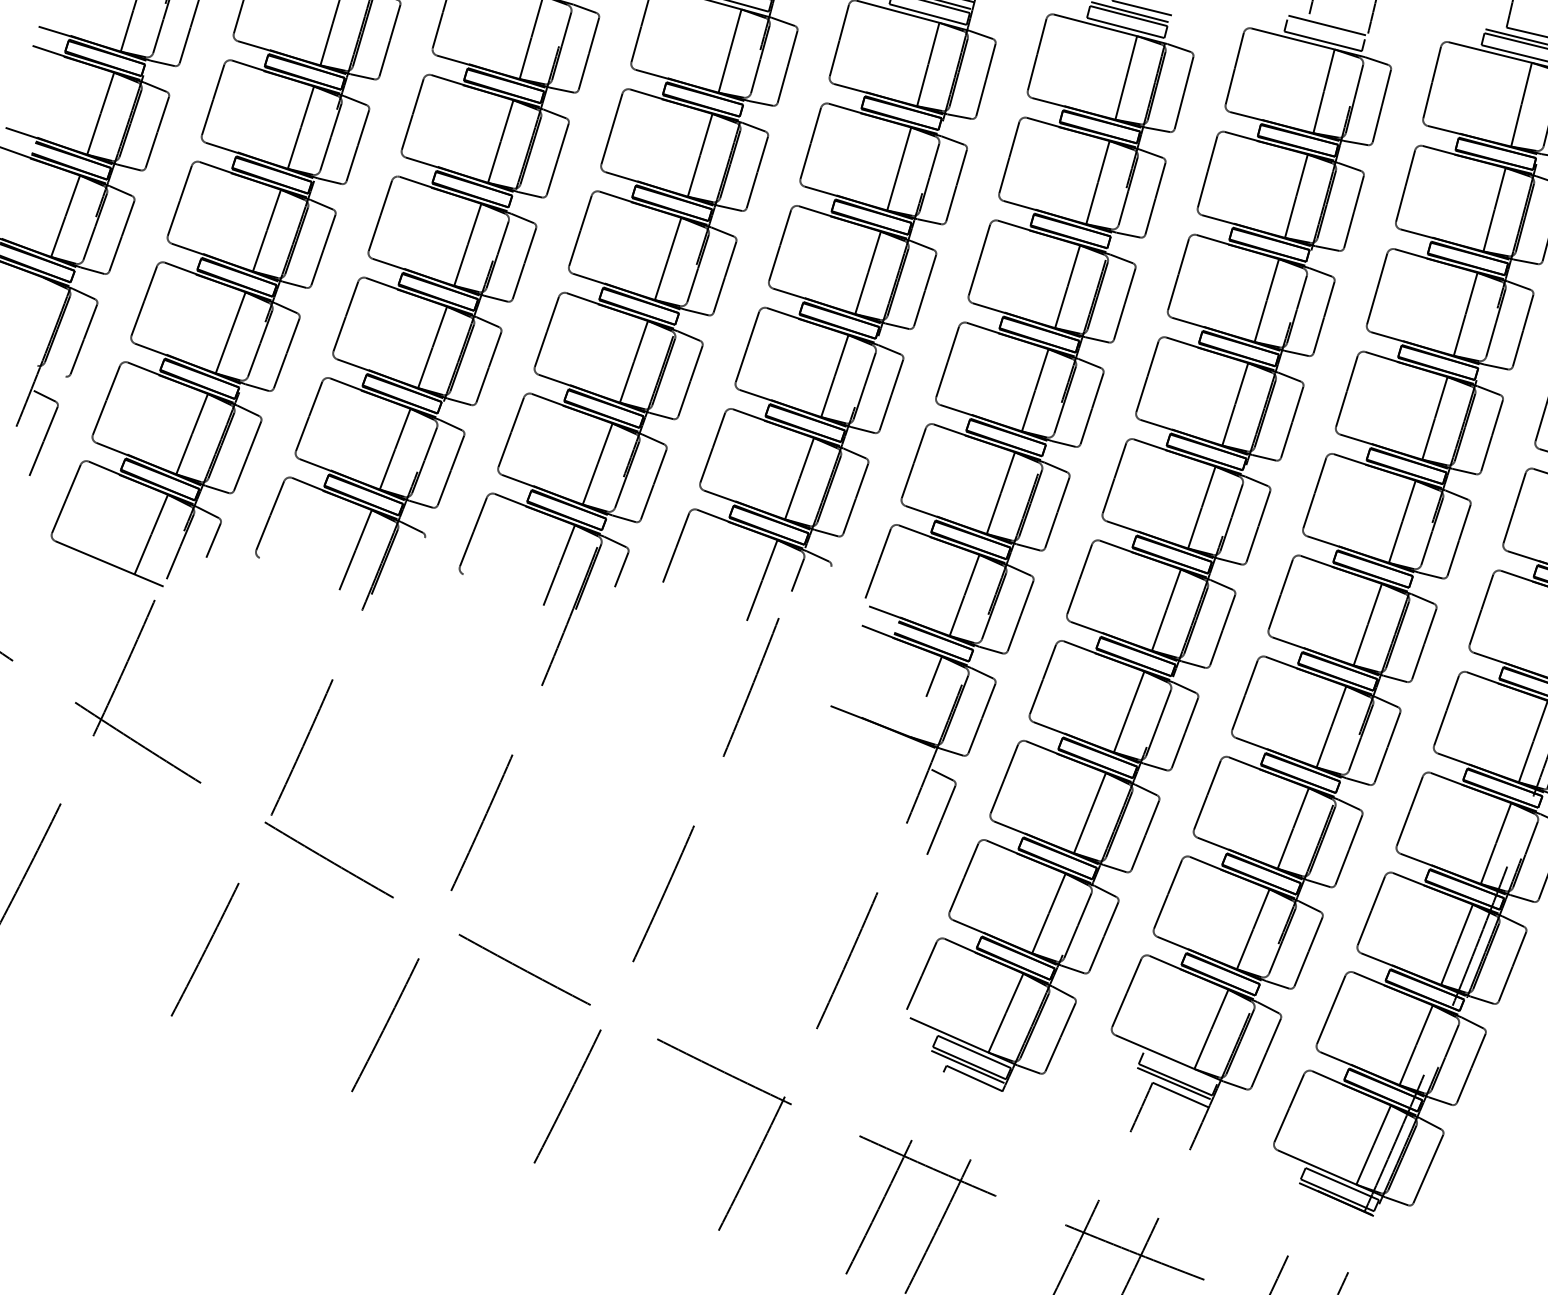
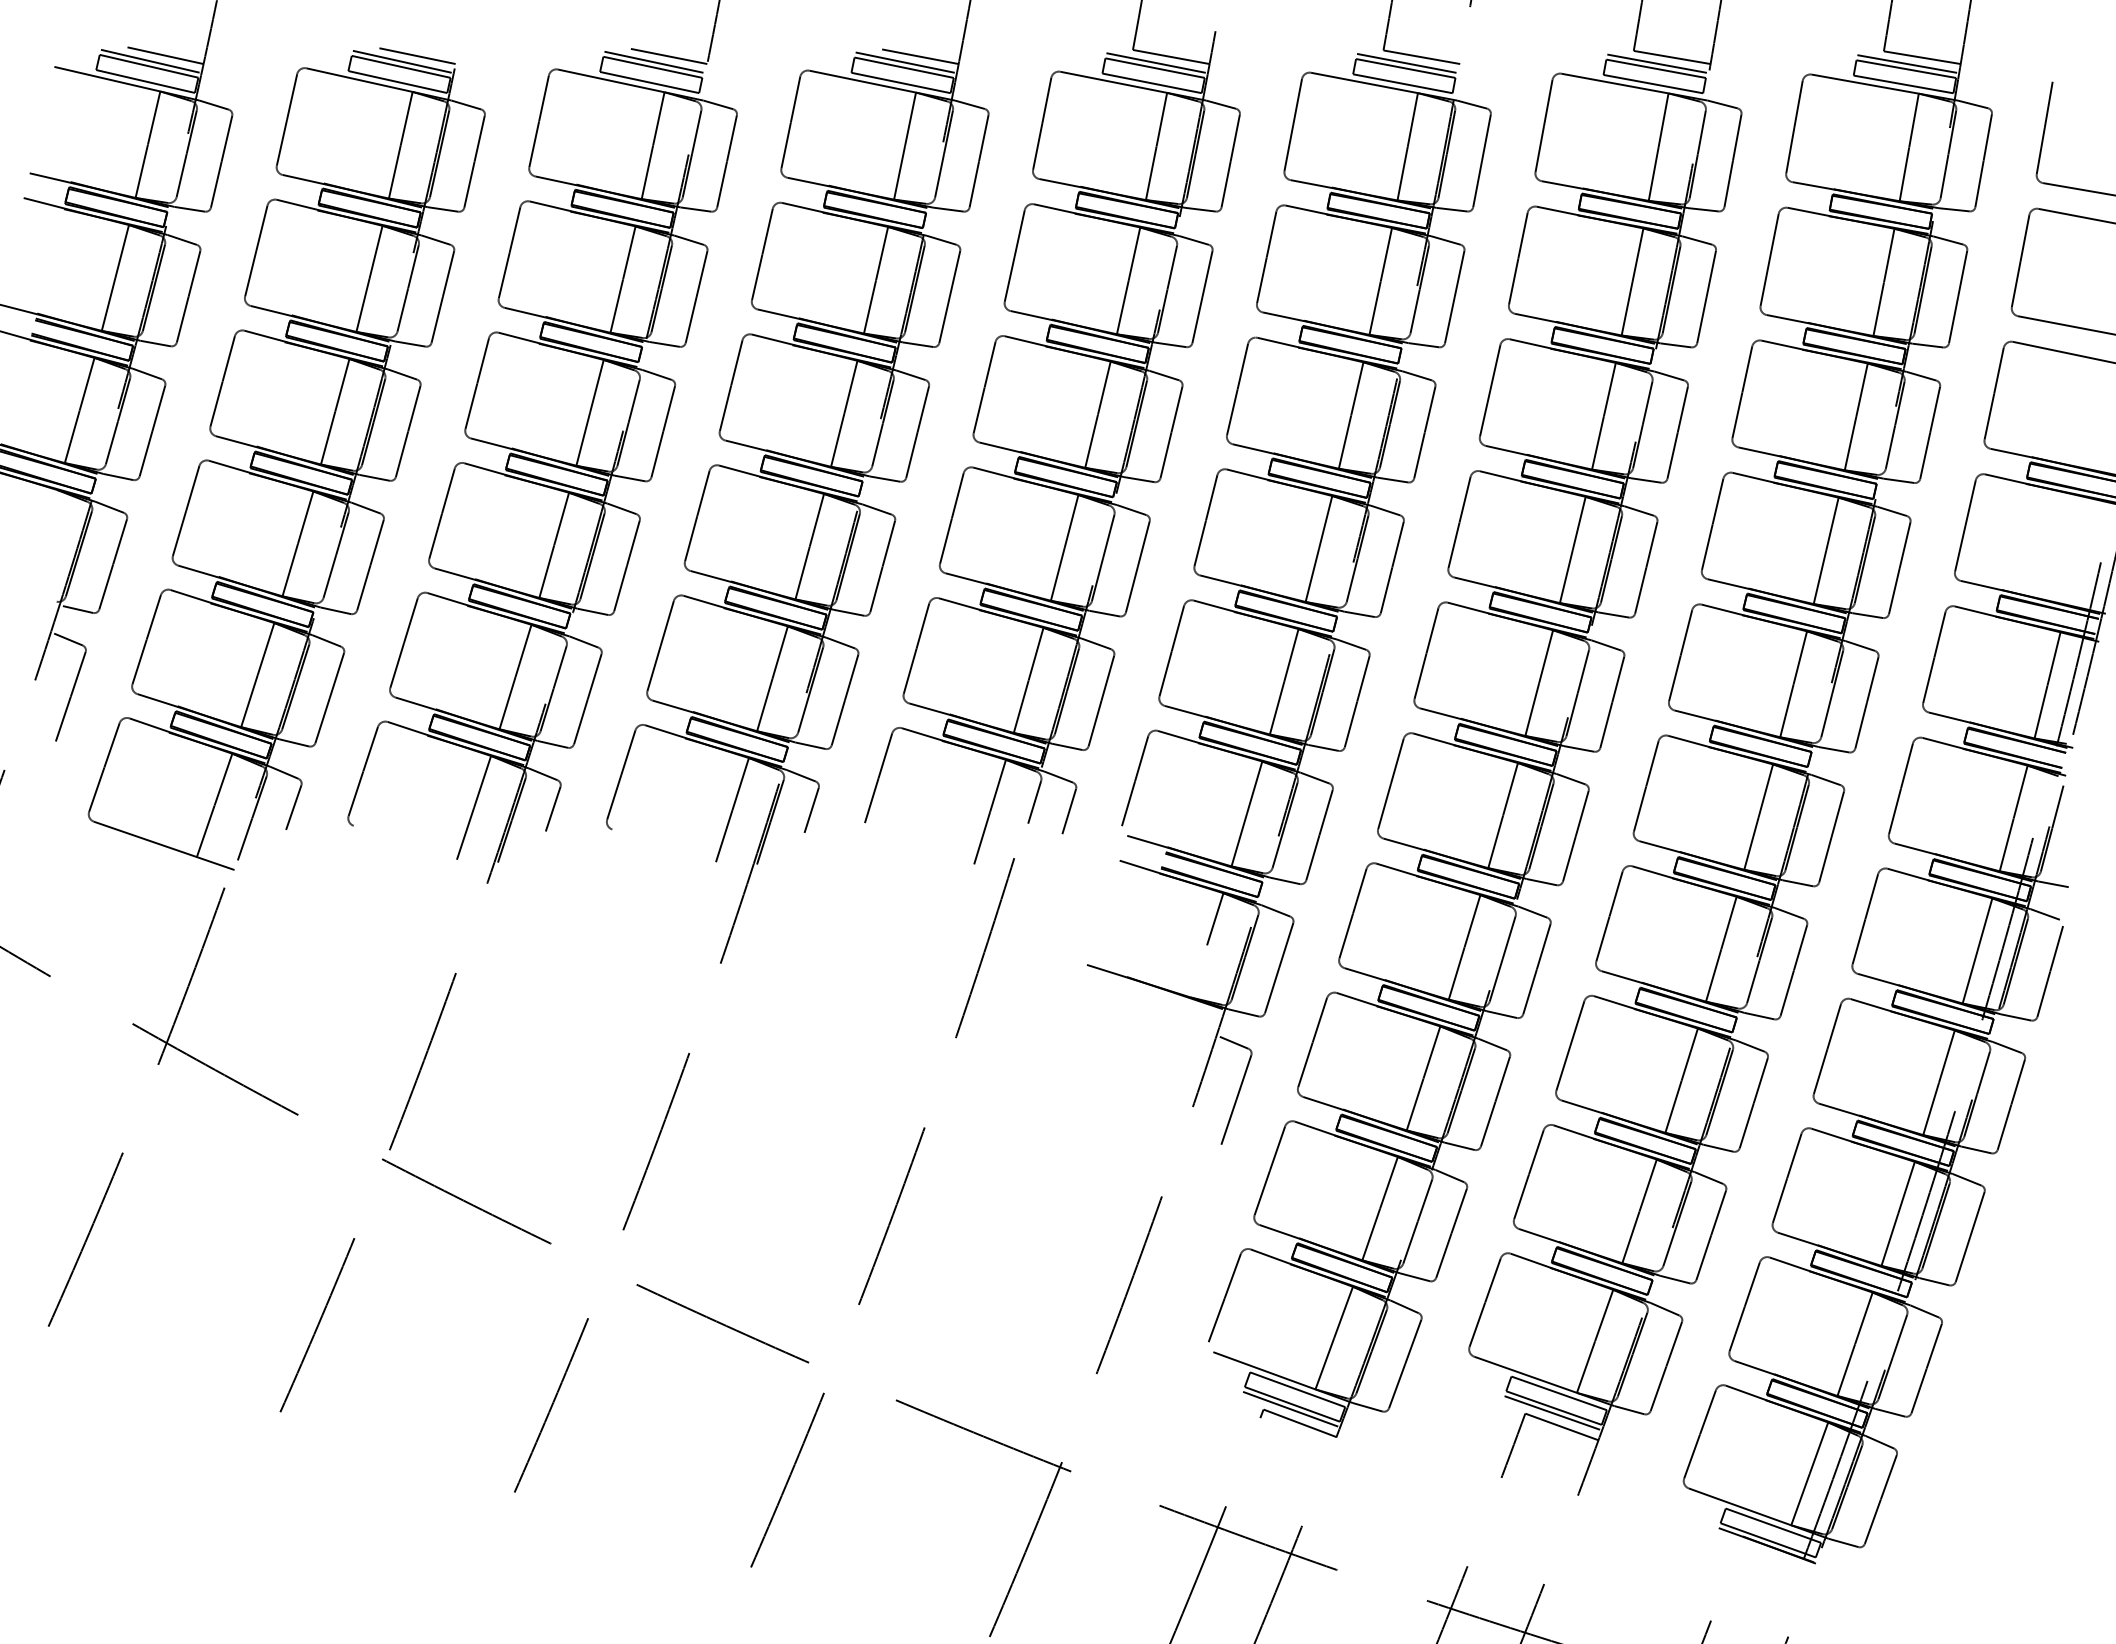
line: (1338, 21) -> (1671, 57), added
line: (1325, 29) -> (1655, 68), added
line: (53, 373) -> (77, 609), added
line: (417, 554) -> (552, 808), added
line: (824, 584) -> (1069, 811), added
line: (1179, 1068) -> (1558, 1393), added

